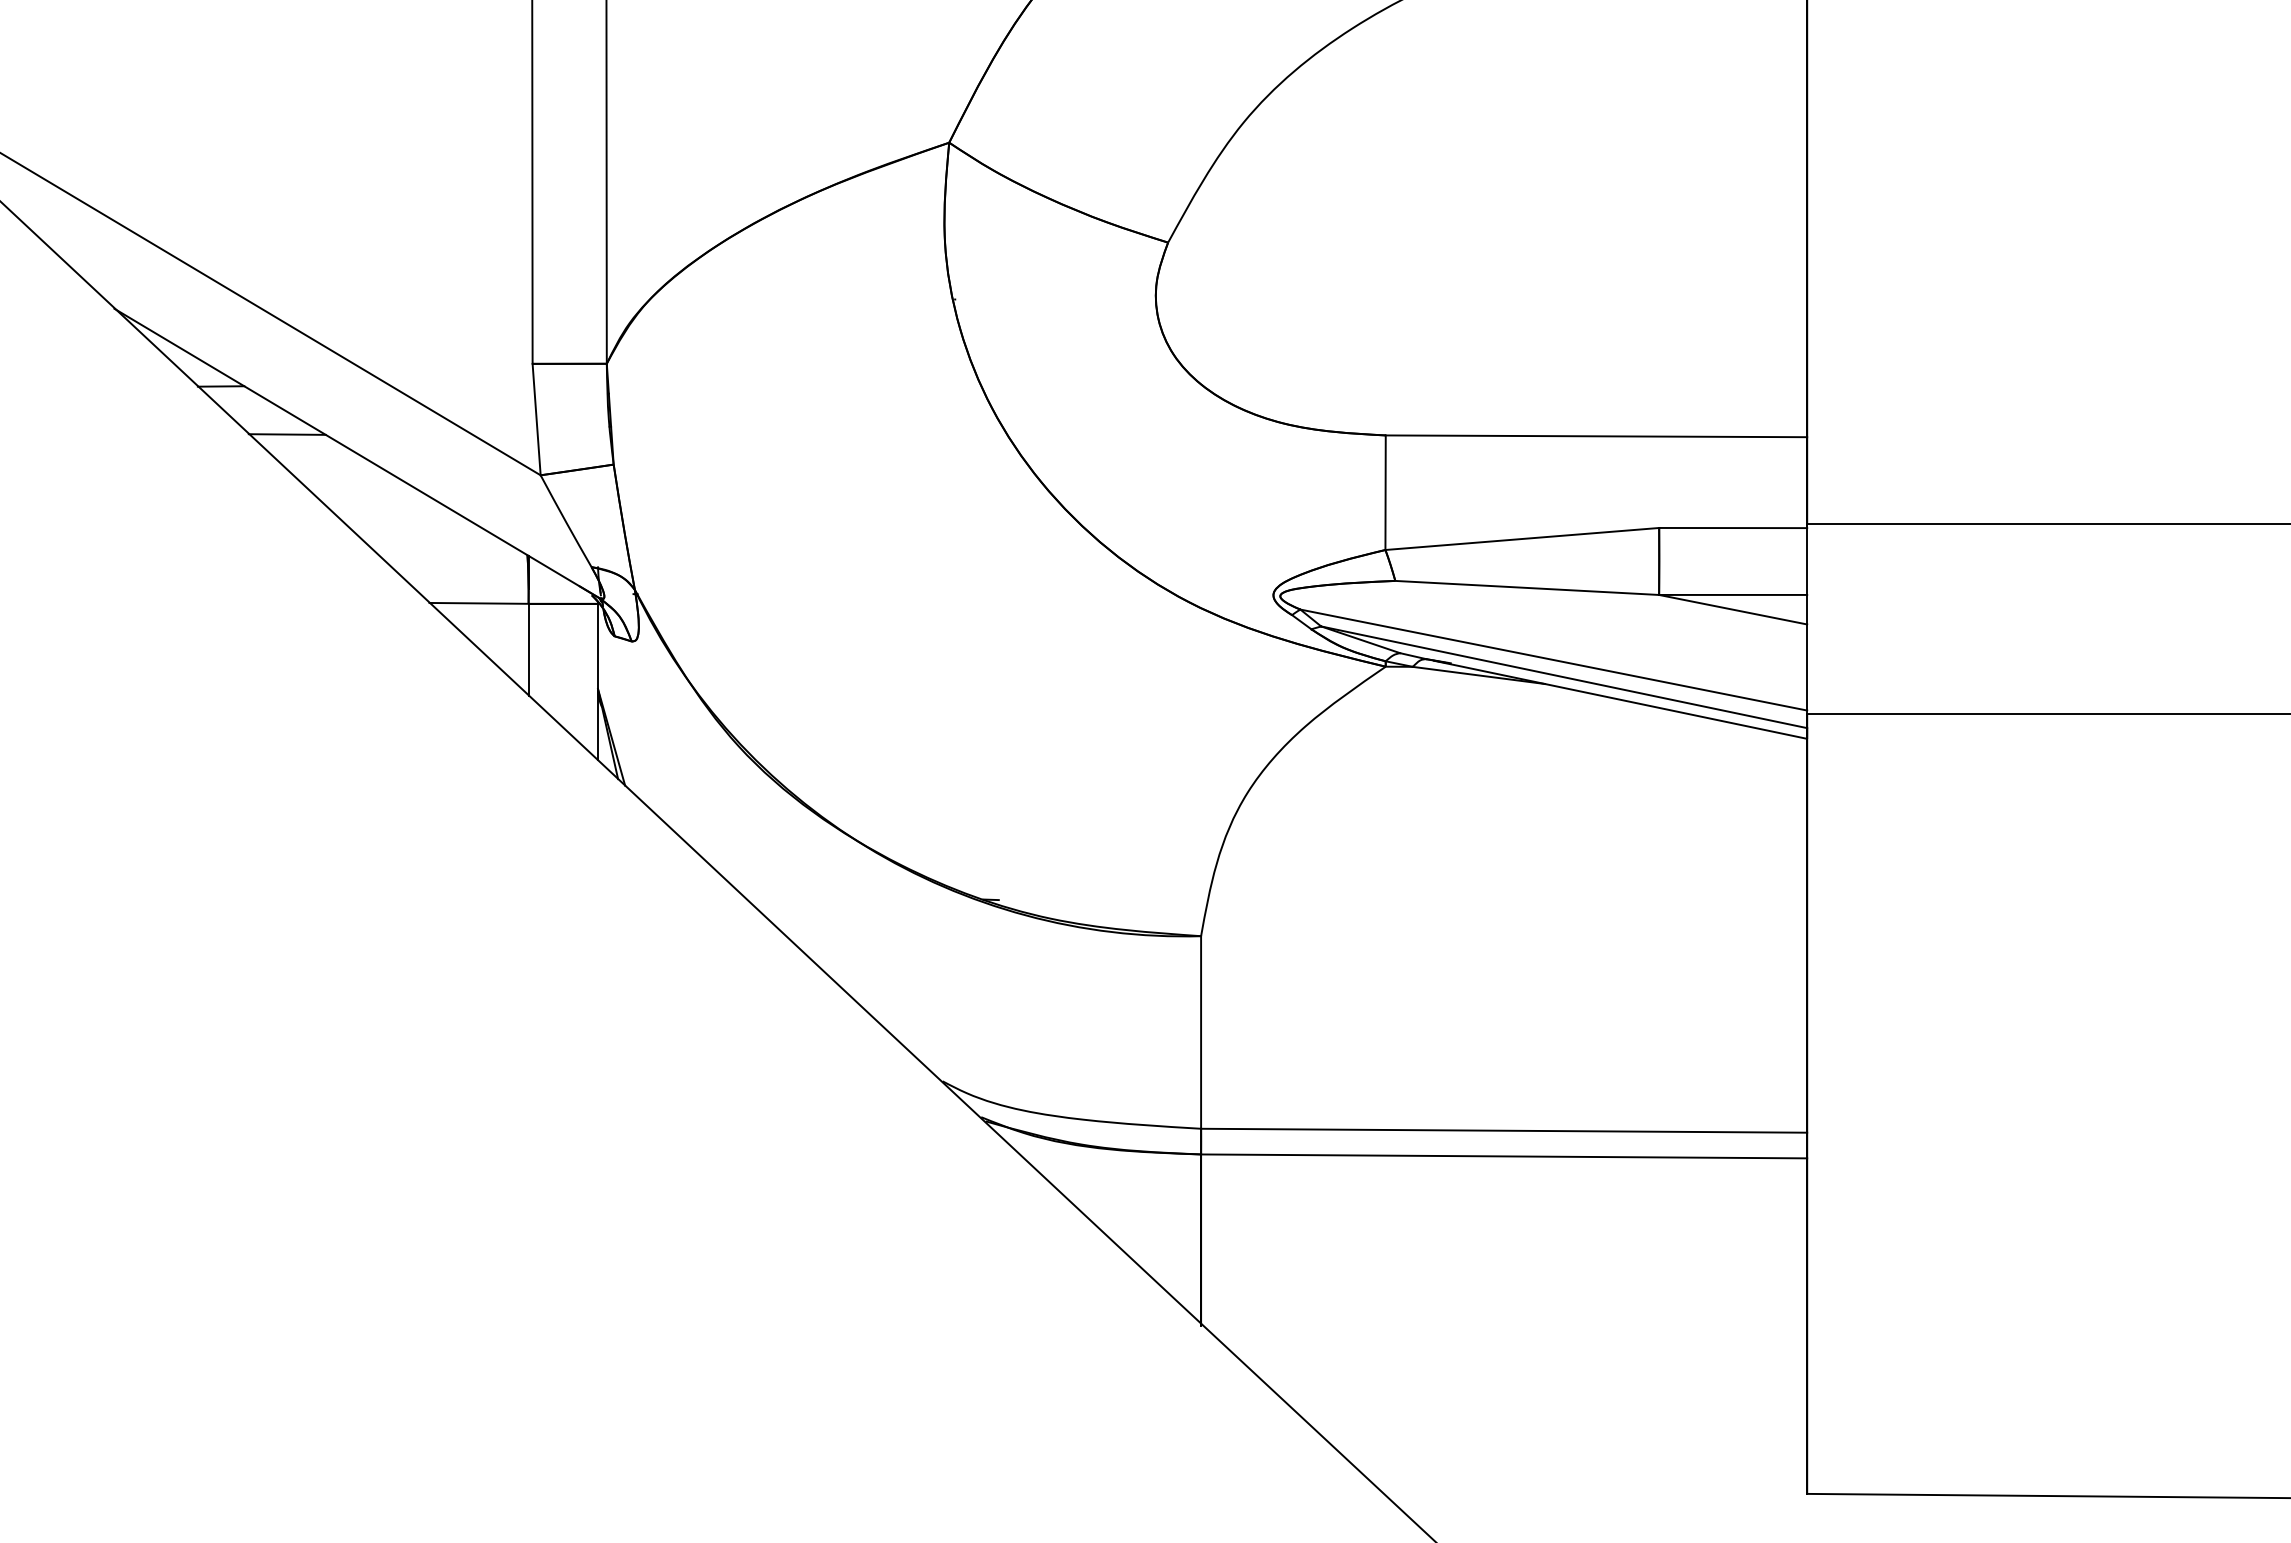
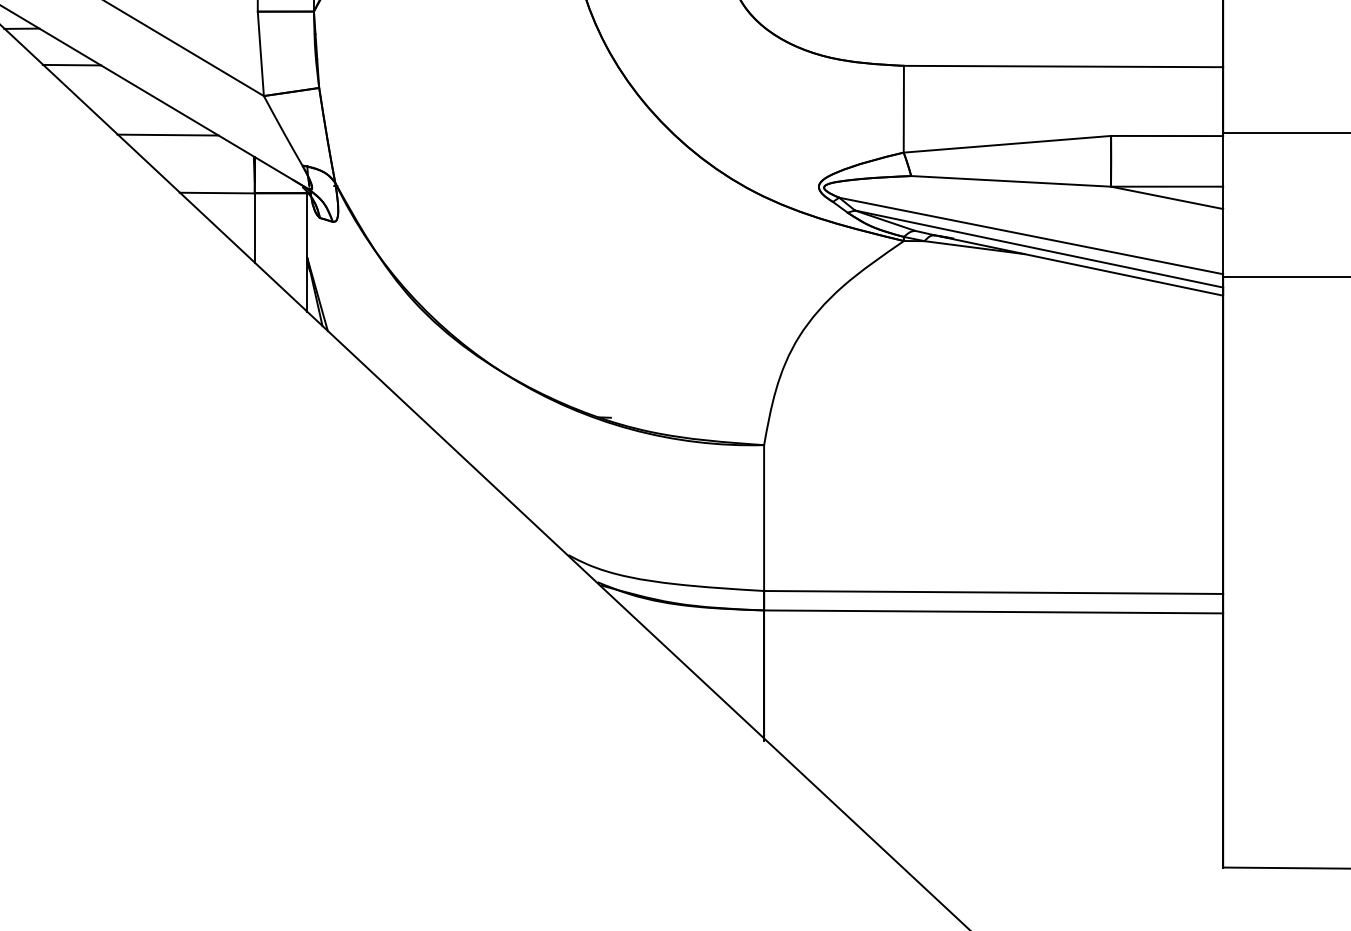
line: (413, 526) -> (167, 134), added

